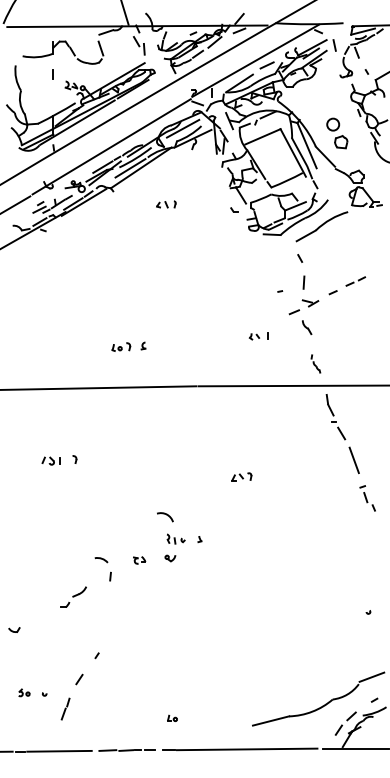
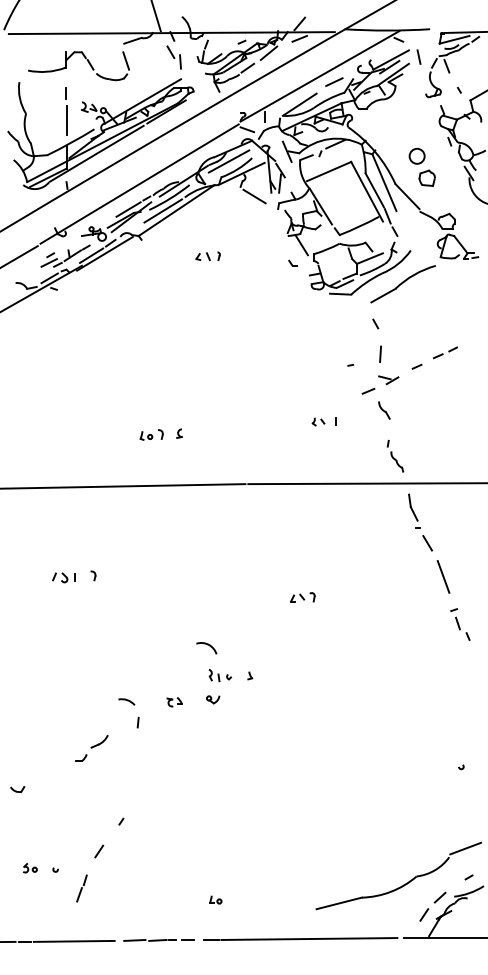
line: (53, 96) -> (66, 120), added
line: (203, 156) -> (254, 196), added
part: (315, 363) -> (395, 455), size x1.43

